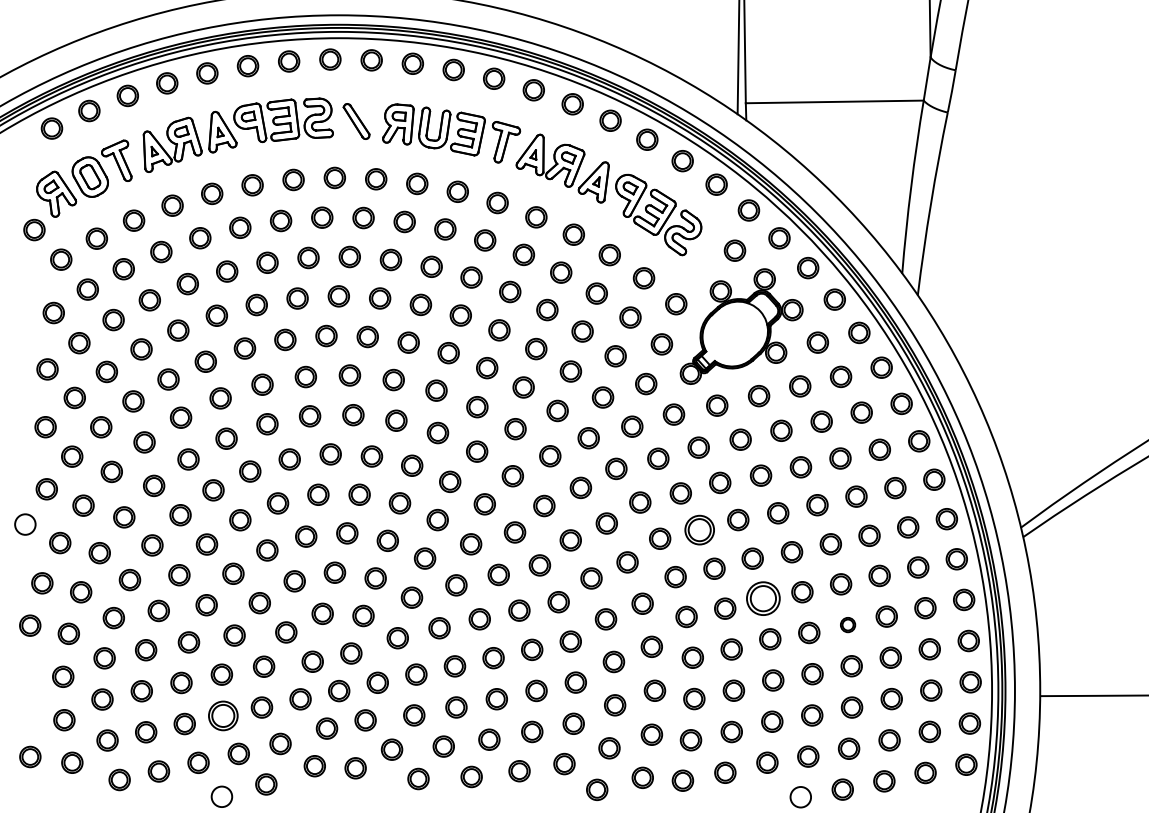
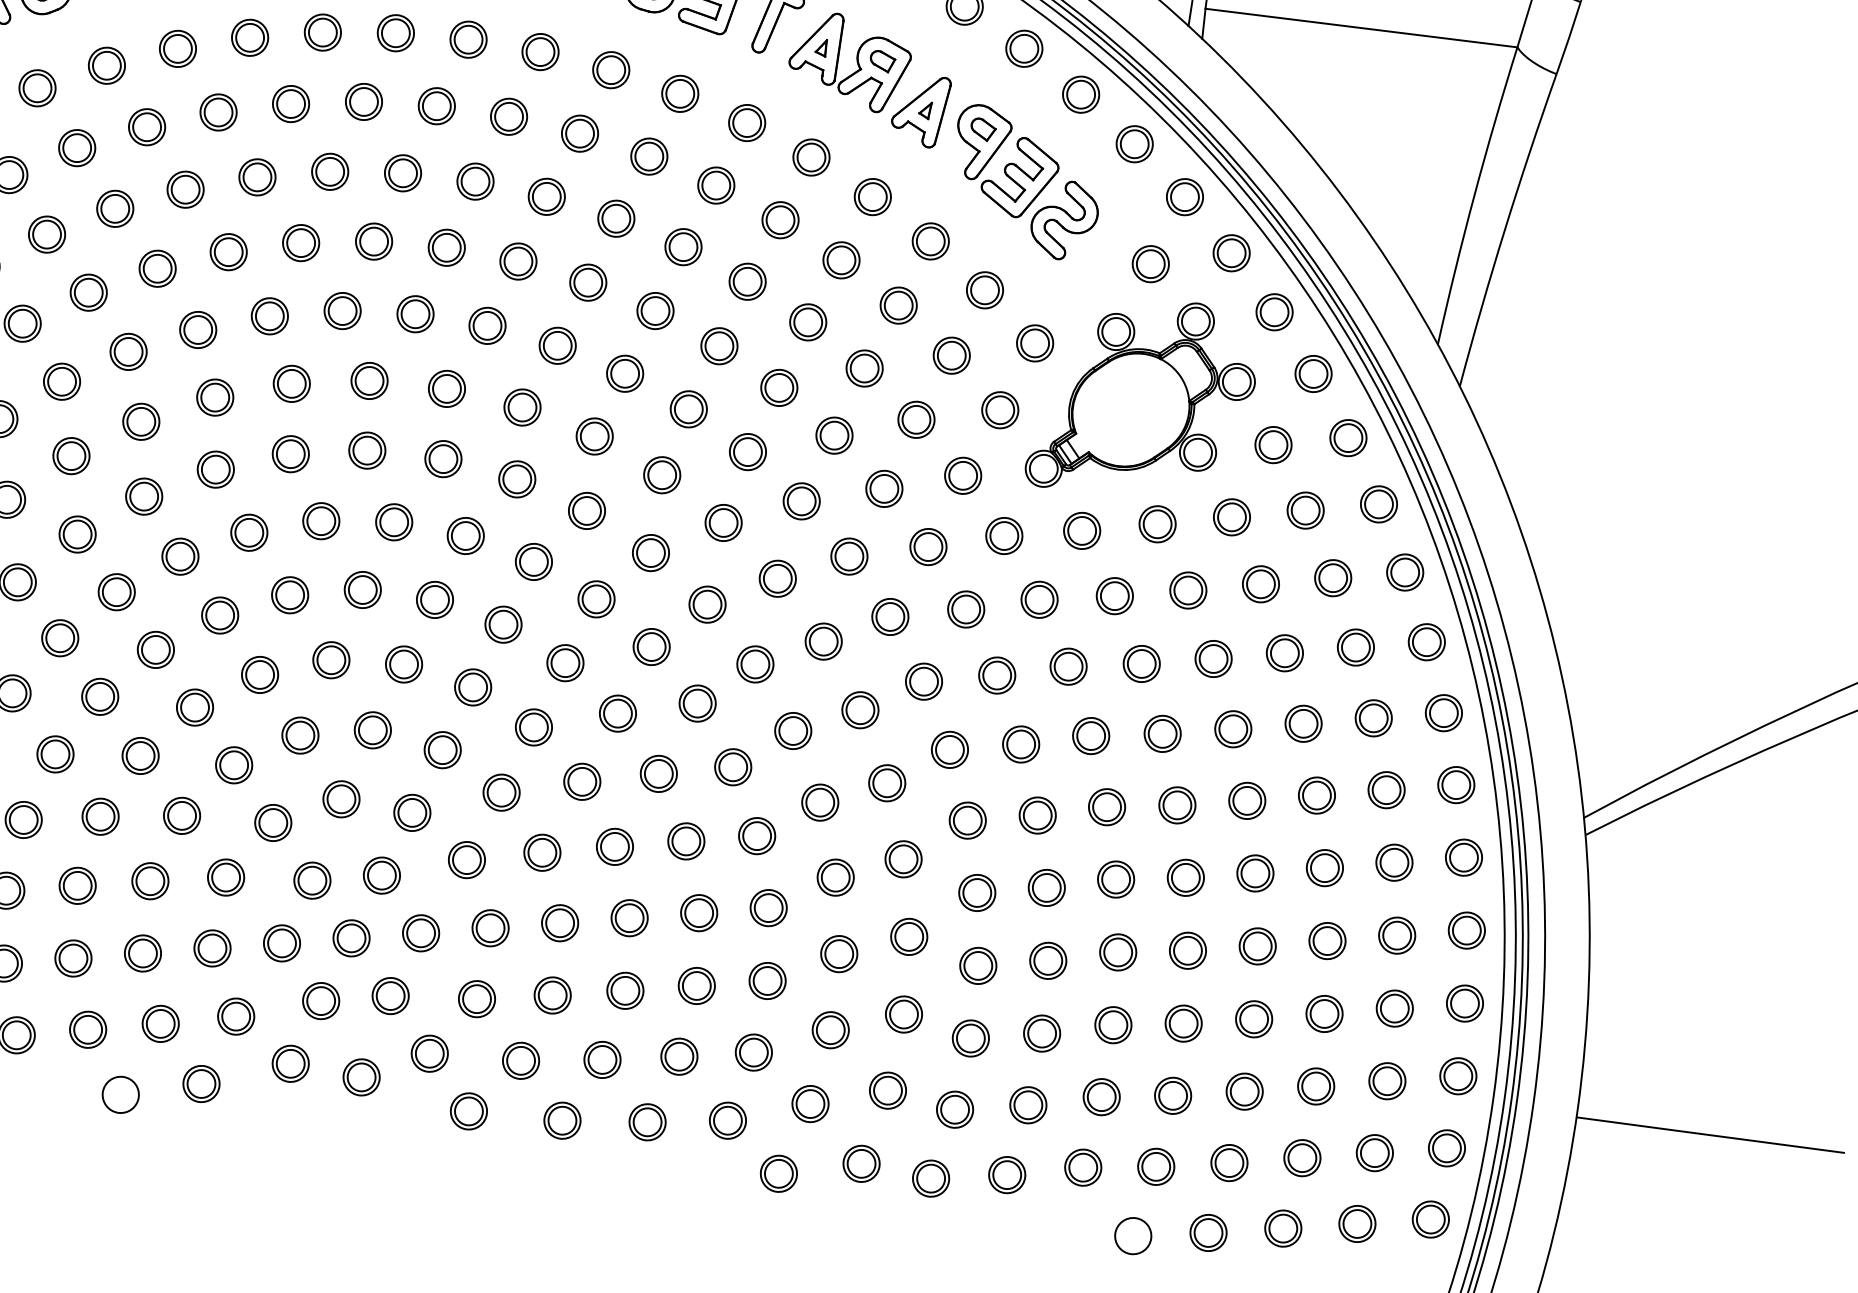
part: (699, 530) -> (1020, 744), size x0.71
part: (763, 598) -> (1116, 879), size x0.62
part: (847, 624) -> (1256, 945), size x1.43
part: (223, 715) -> (143, 952), size x0.71

